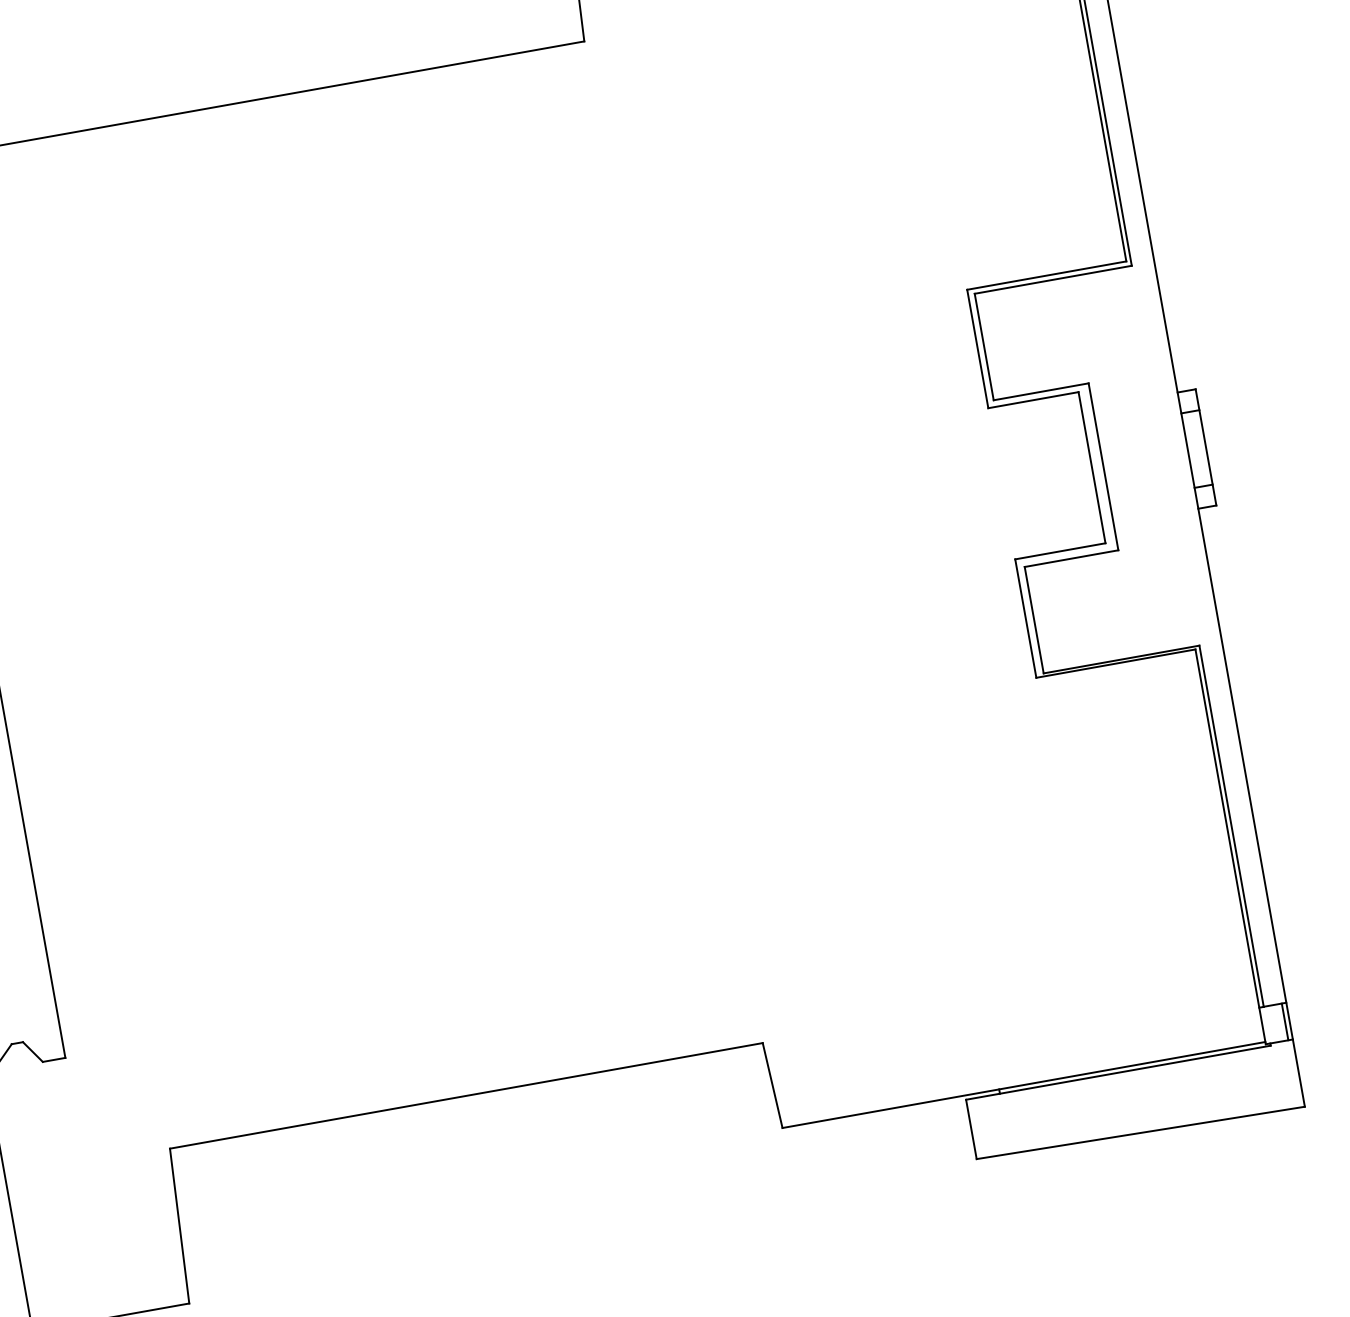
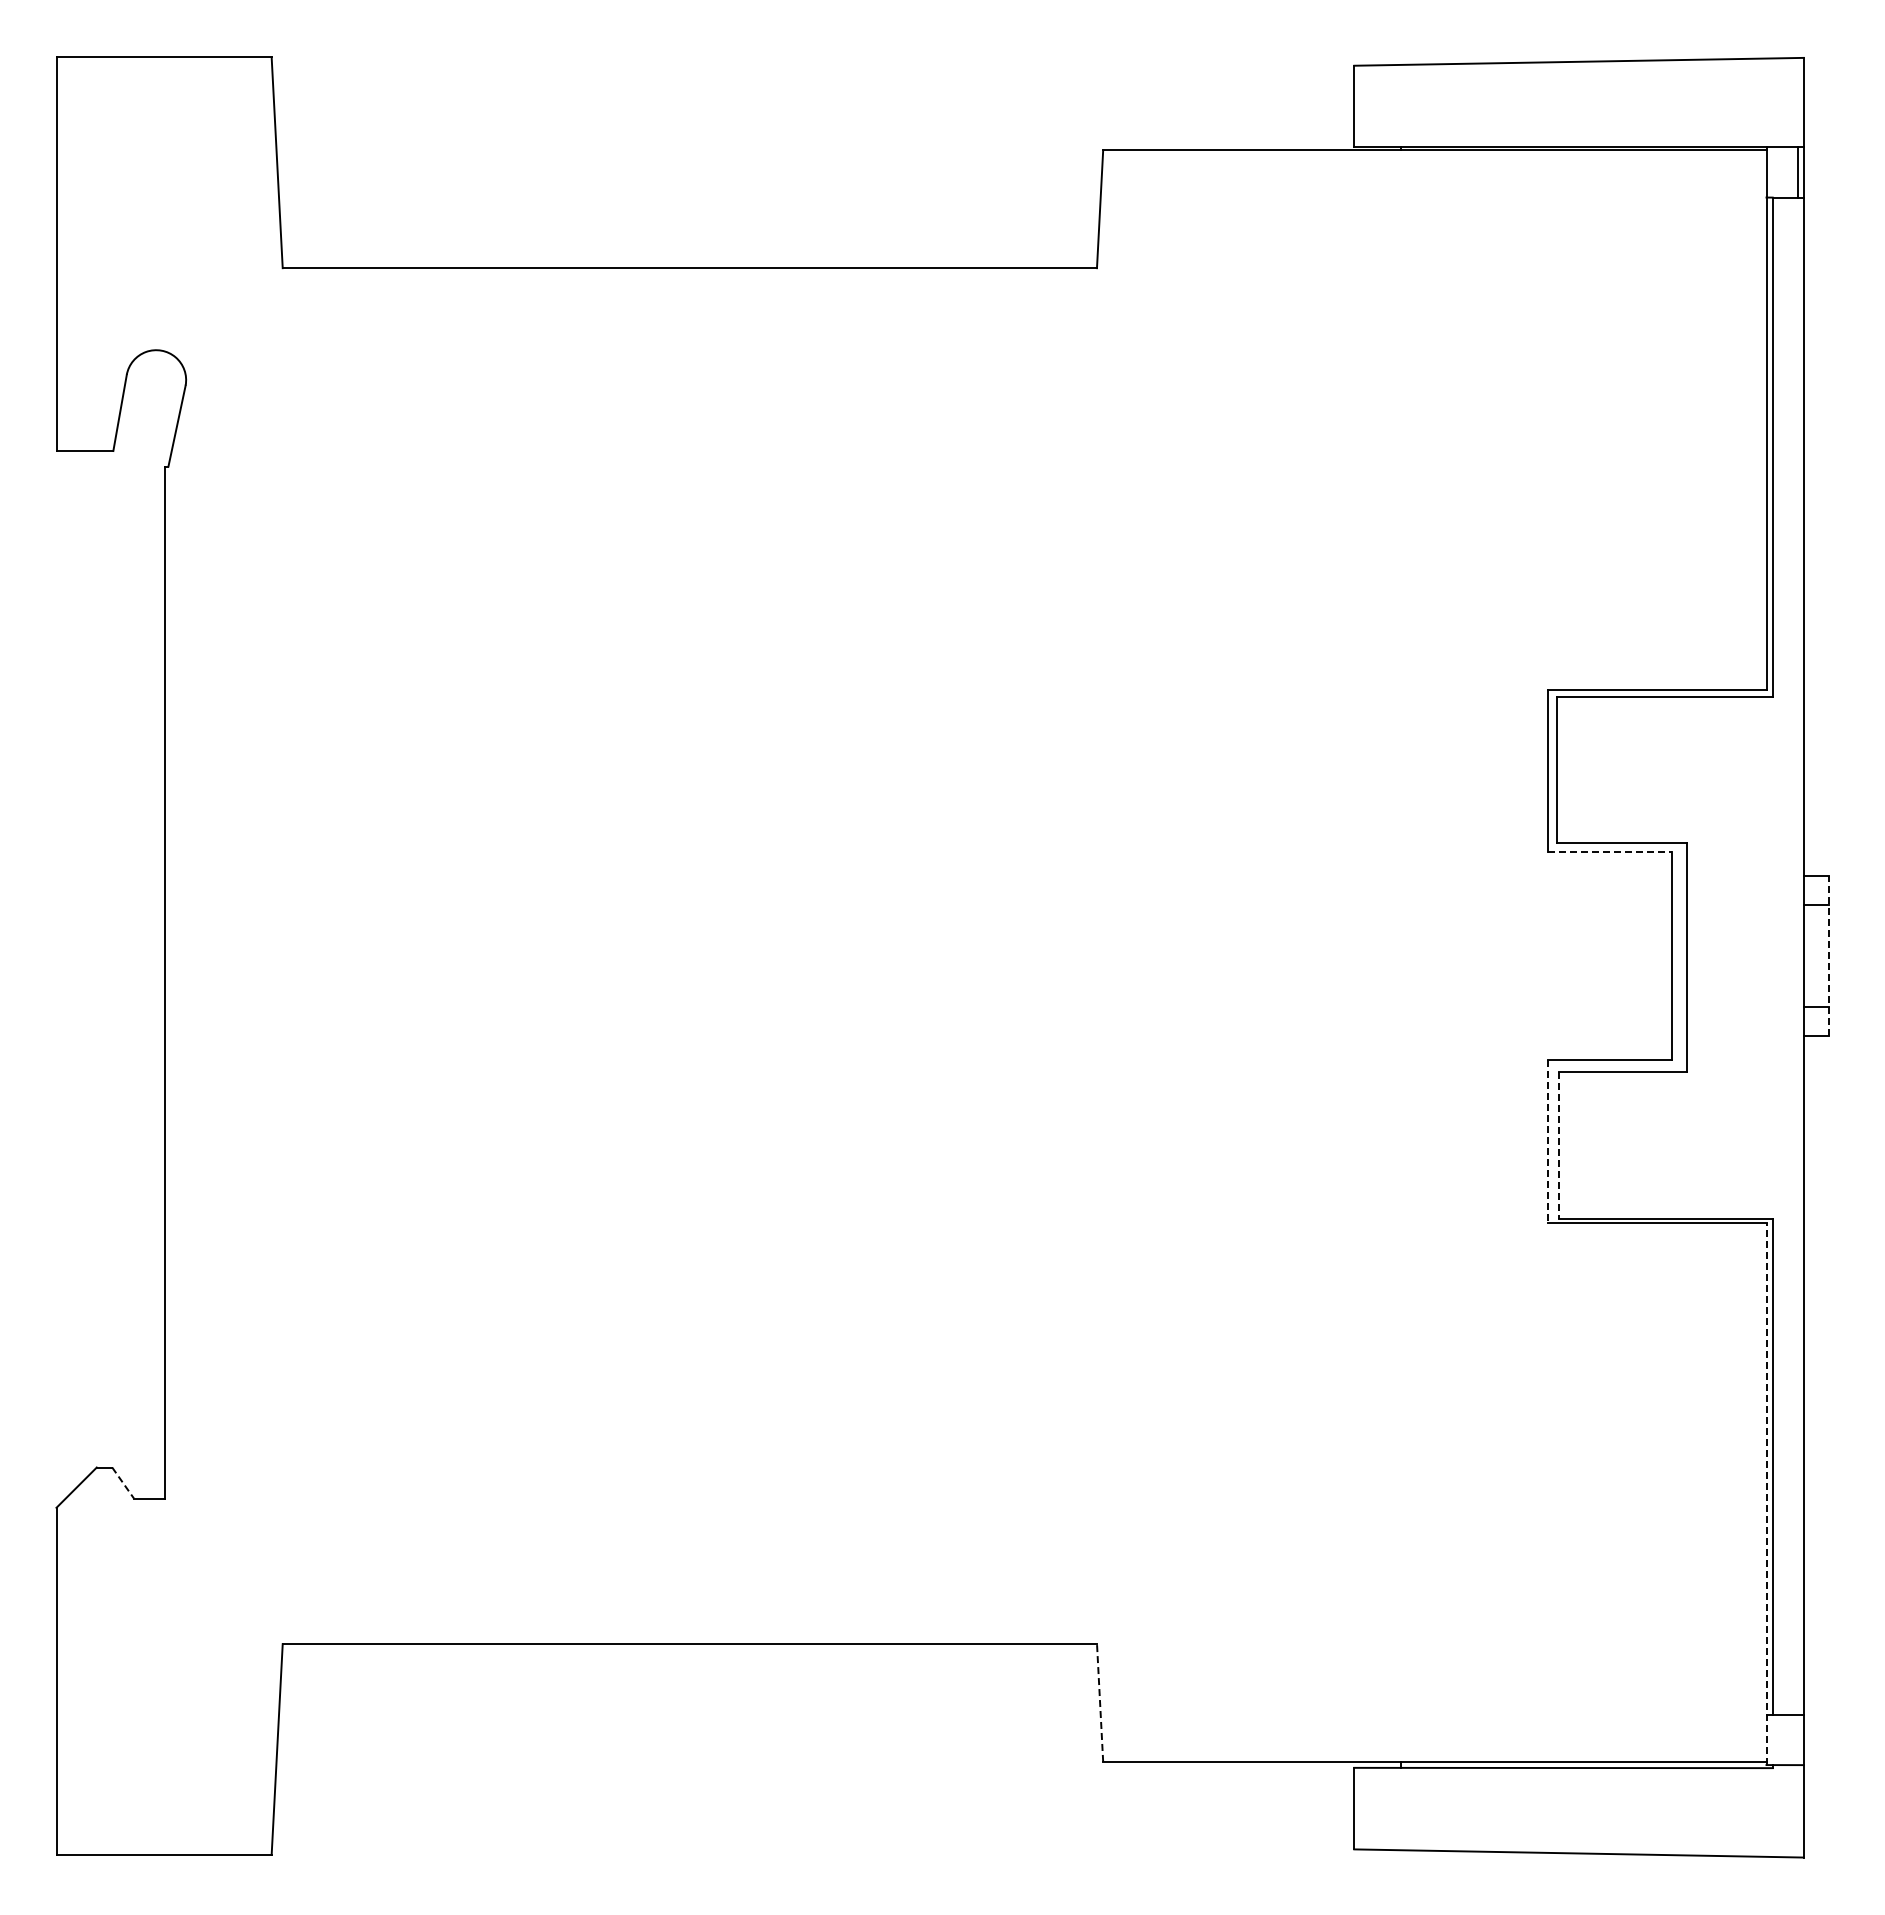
line: (1033, 400) -> (1609, 852), solid -> dashed
line: (1206, 447) -> (1828, 956), solid -> dashed
line: (1025, 618) -> (1547, 1141), solid -> dashed
line: (1034, 620) -> (1558, 1145), solid -> dashed
line: (1230, 846) -> (1766, 1493), solid -> dashed
line: (1285, 1021) -> (1797, 1739), removed
line: (33, 1052) -> (123, 1483), solid -> dashed
line: (772, 1085) -> (1100, 1703), solid -> dashed

